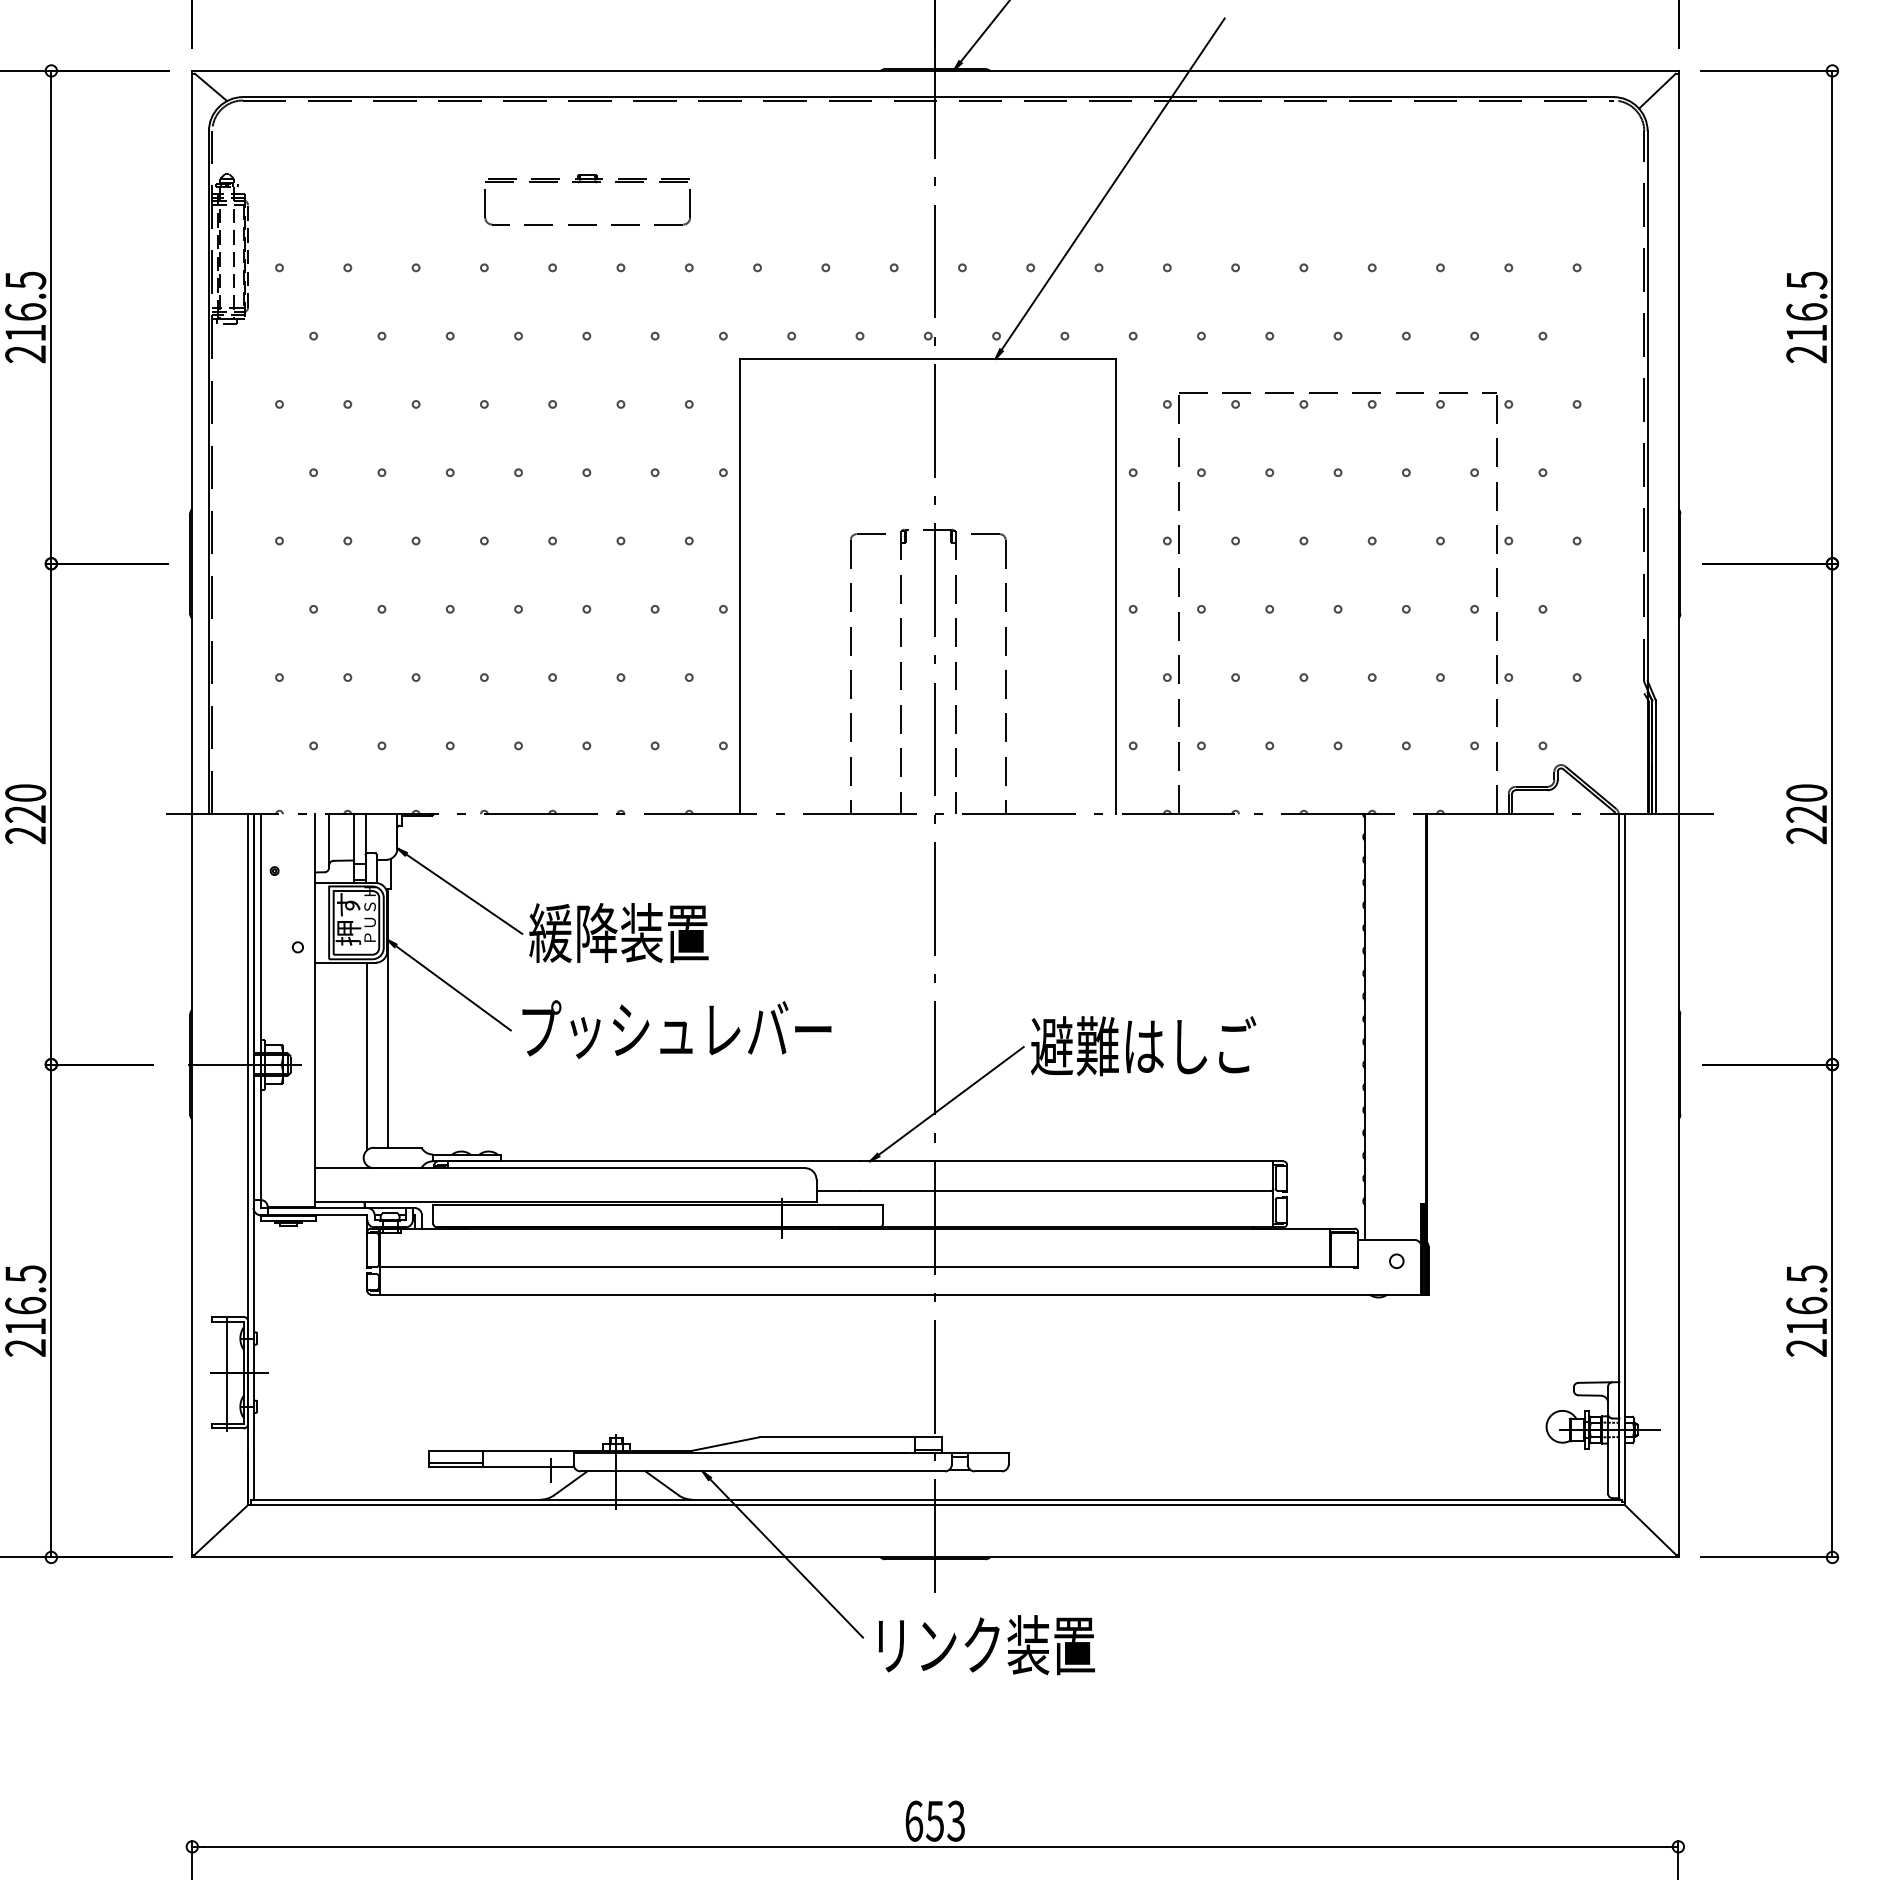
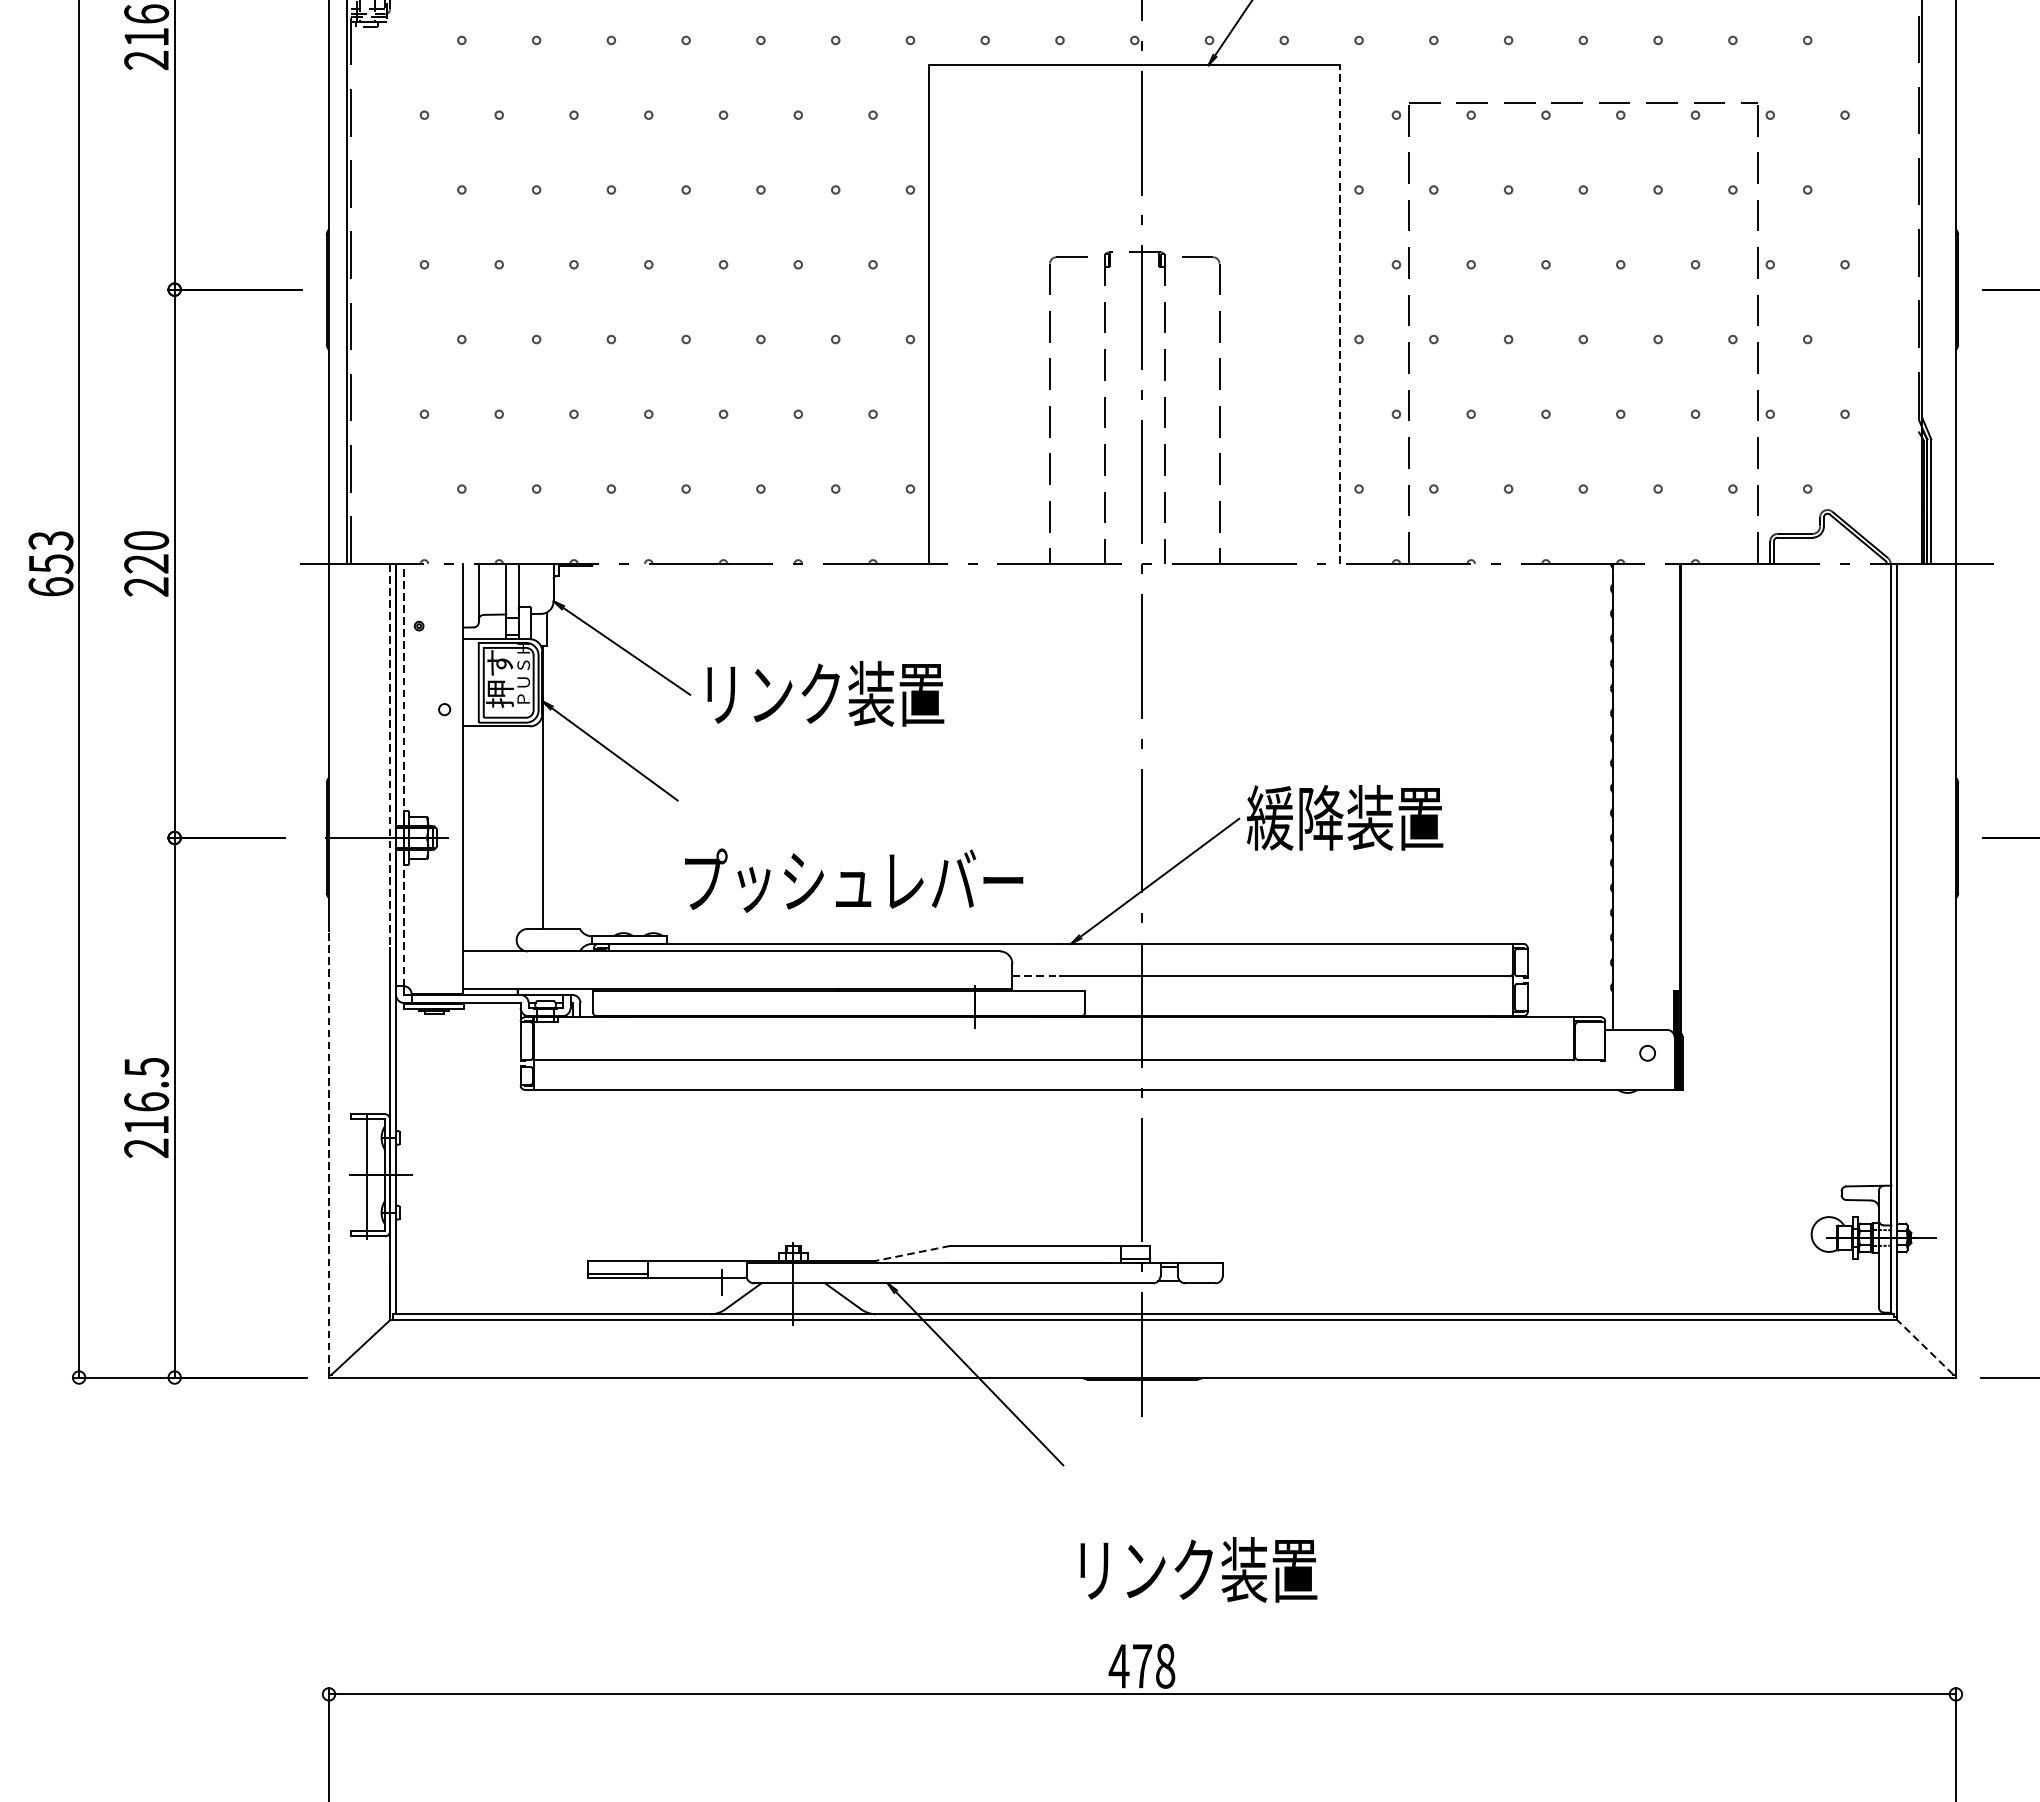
line: (1116, 586) -> (1340, 314), solid -> dashed
text: (641, 932) -> (820, 693), 緩降装置 -> リンク装置
line: (248, 989) -> (390, 755), solid -> dashed
line: (260, 1007) -> (403, 775), solid -> dashed
text: (676, 1029) -> (853, 880), moved
text: (1143, 1046) -> (1370, 818), 避難はしご -> 緩降装置
line: (367, 1056) -> (520, 829), removed
line: (838, 1190) -> (1036, 975), solid -> dashed
line: (192, 1351) -> (329, 1152), solid -> dashed
line: (725, 1444) -> (912, 1253), solid -> dashed
line: (1650, 1529) -> (1925, 1346), solid -> dashed
text: (986, 1645) -> (1198, 1570), moved
text: (934, 1820) -> (1141, 1665), 653 -> 478

